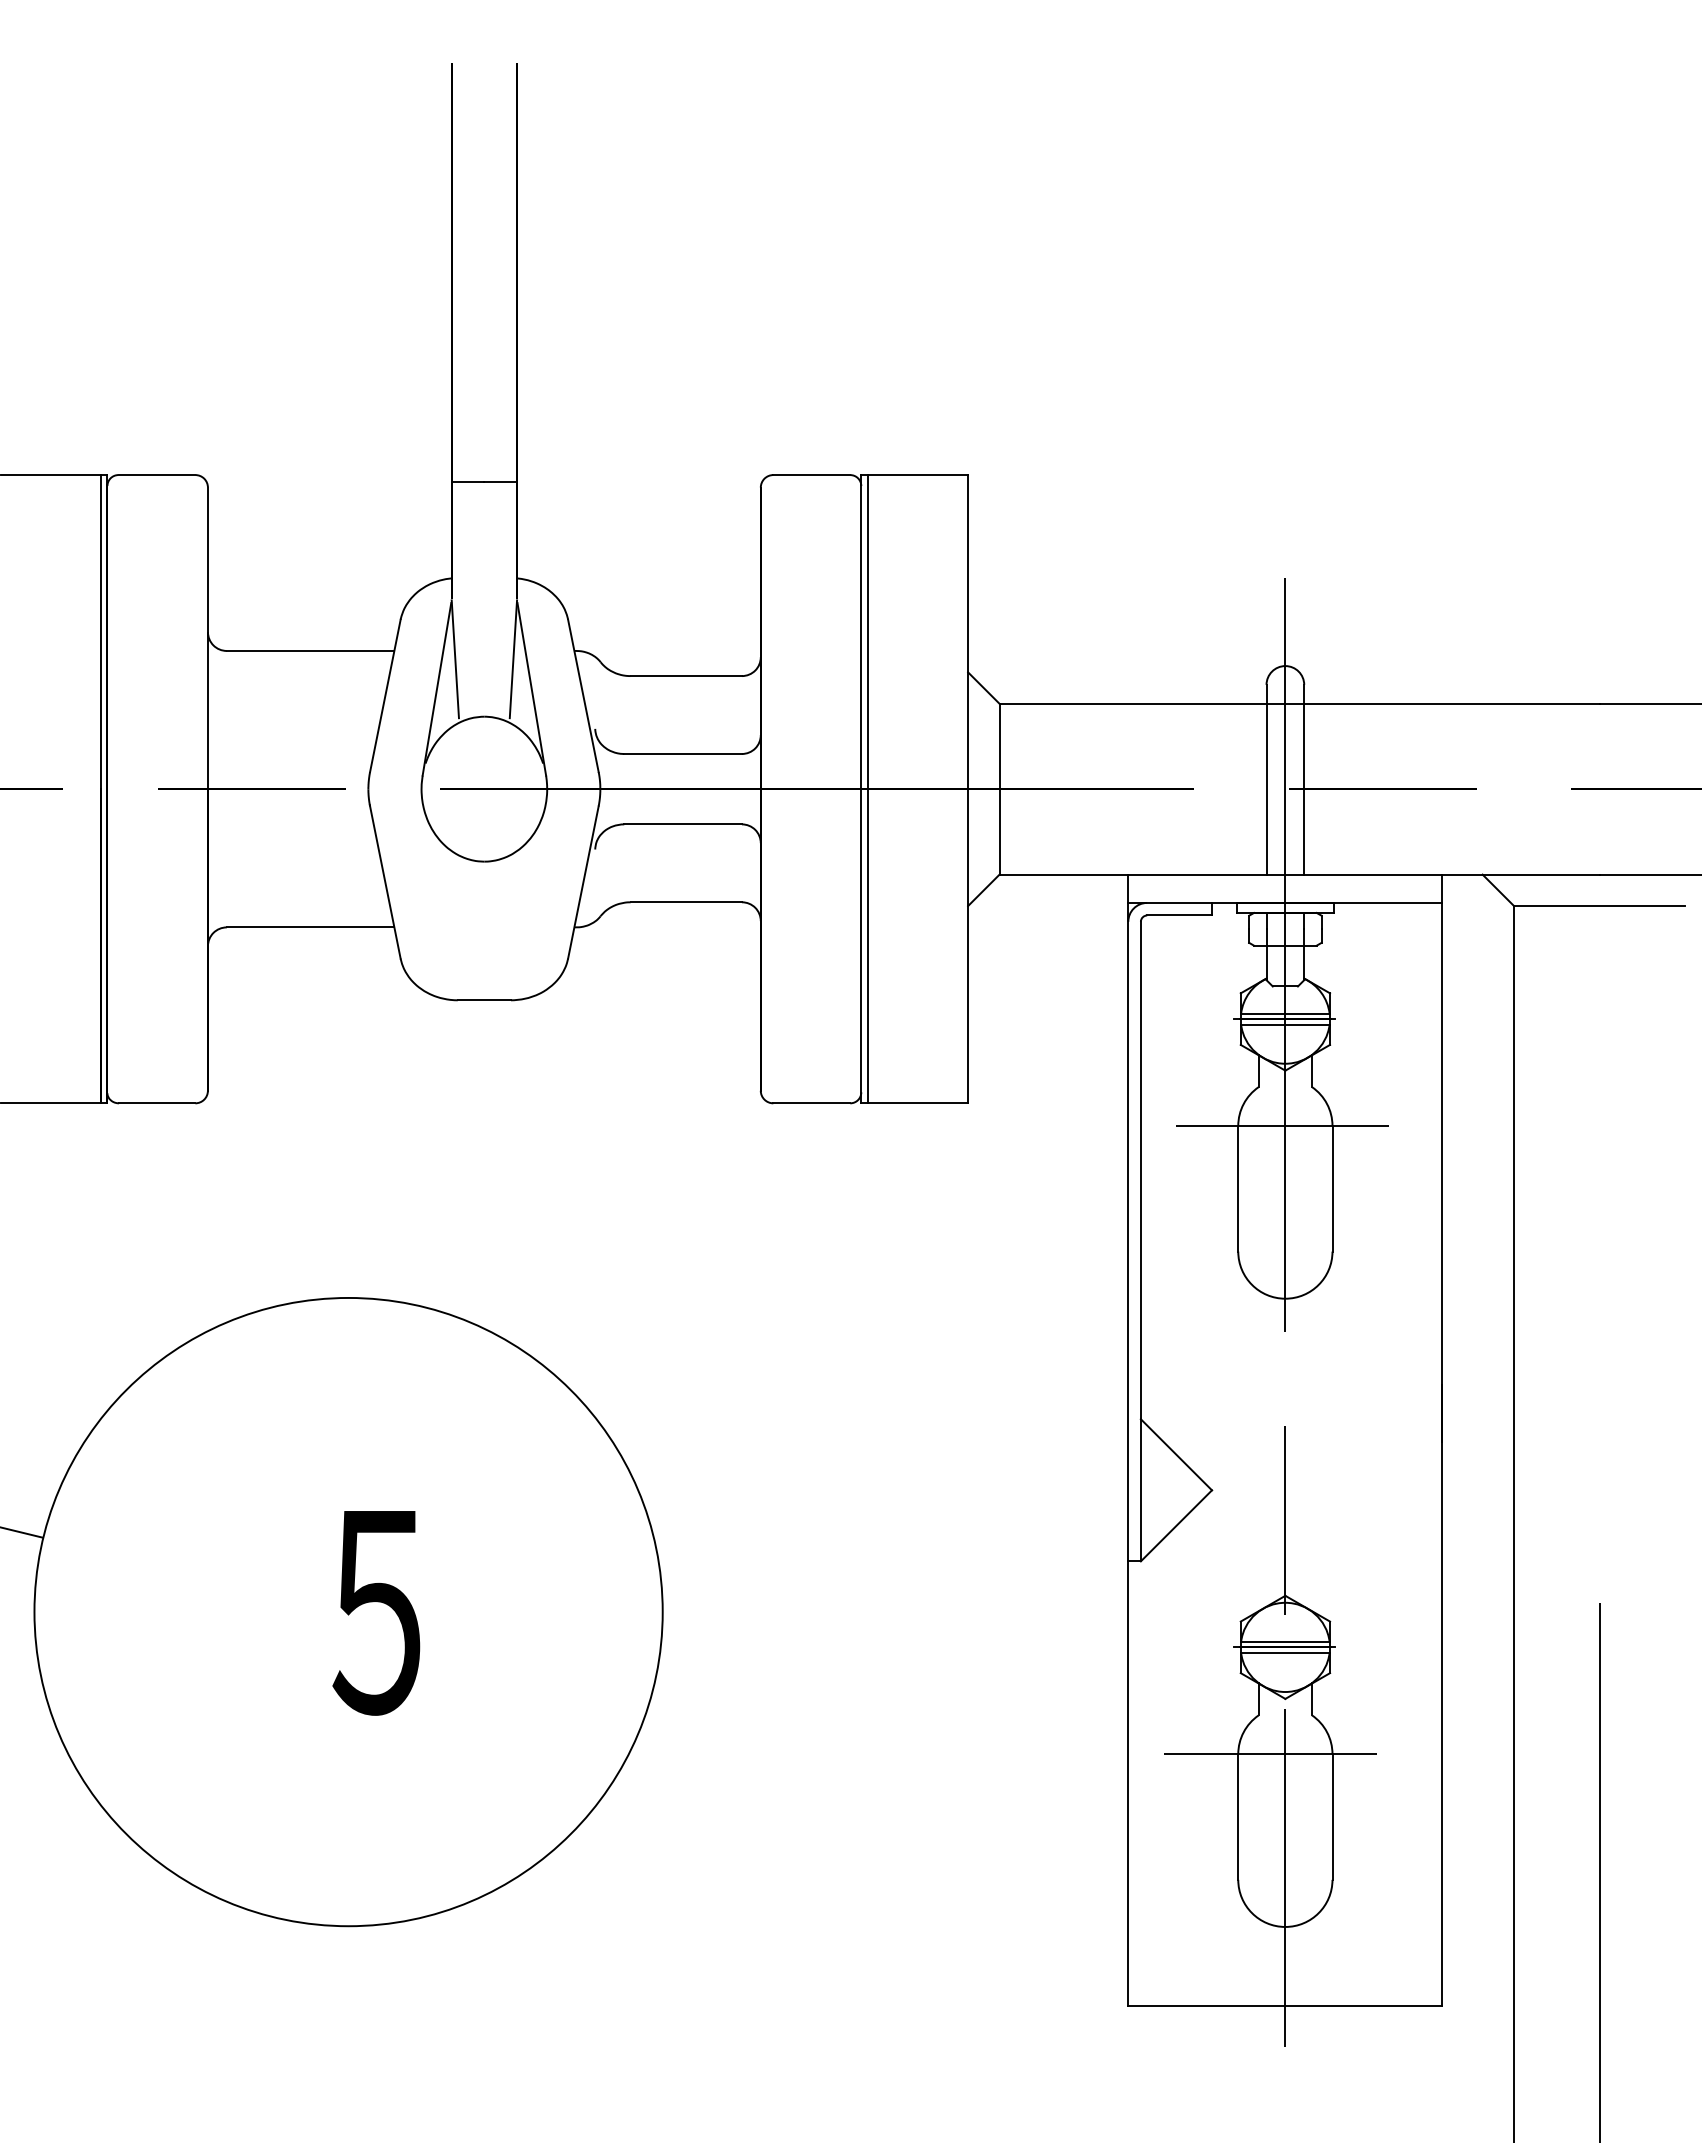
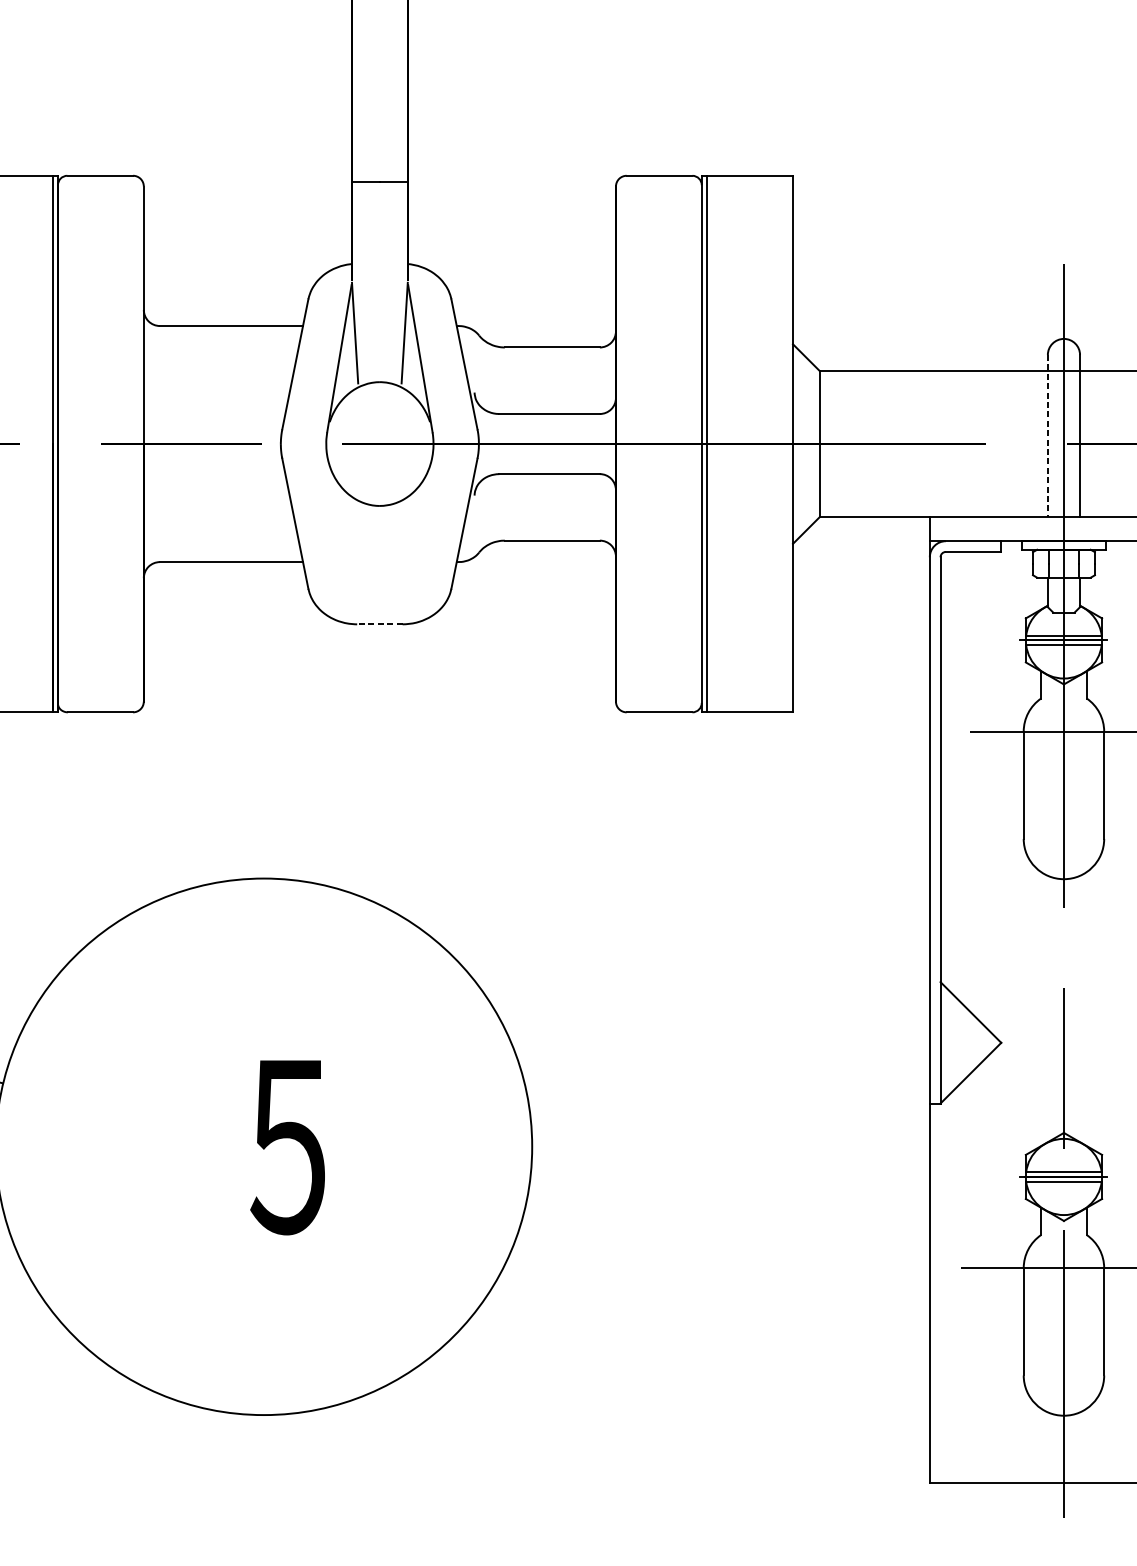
line: (1266, 779) -> (1047, 435), solid -> dashed
line: (484, 1000) -> (380, 624), solid -> dashed

